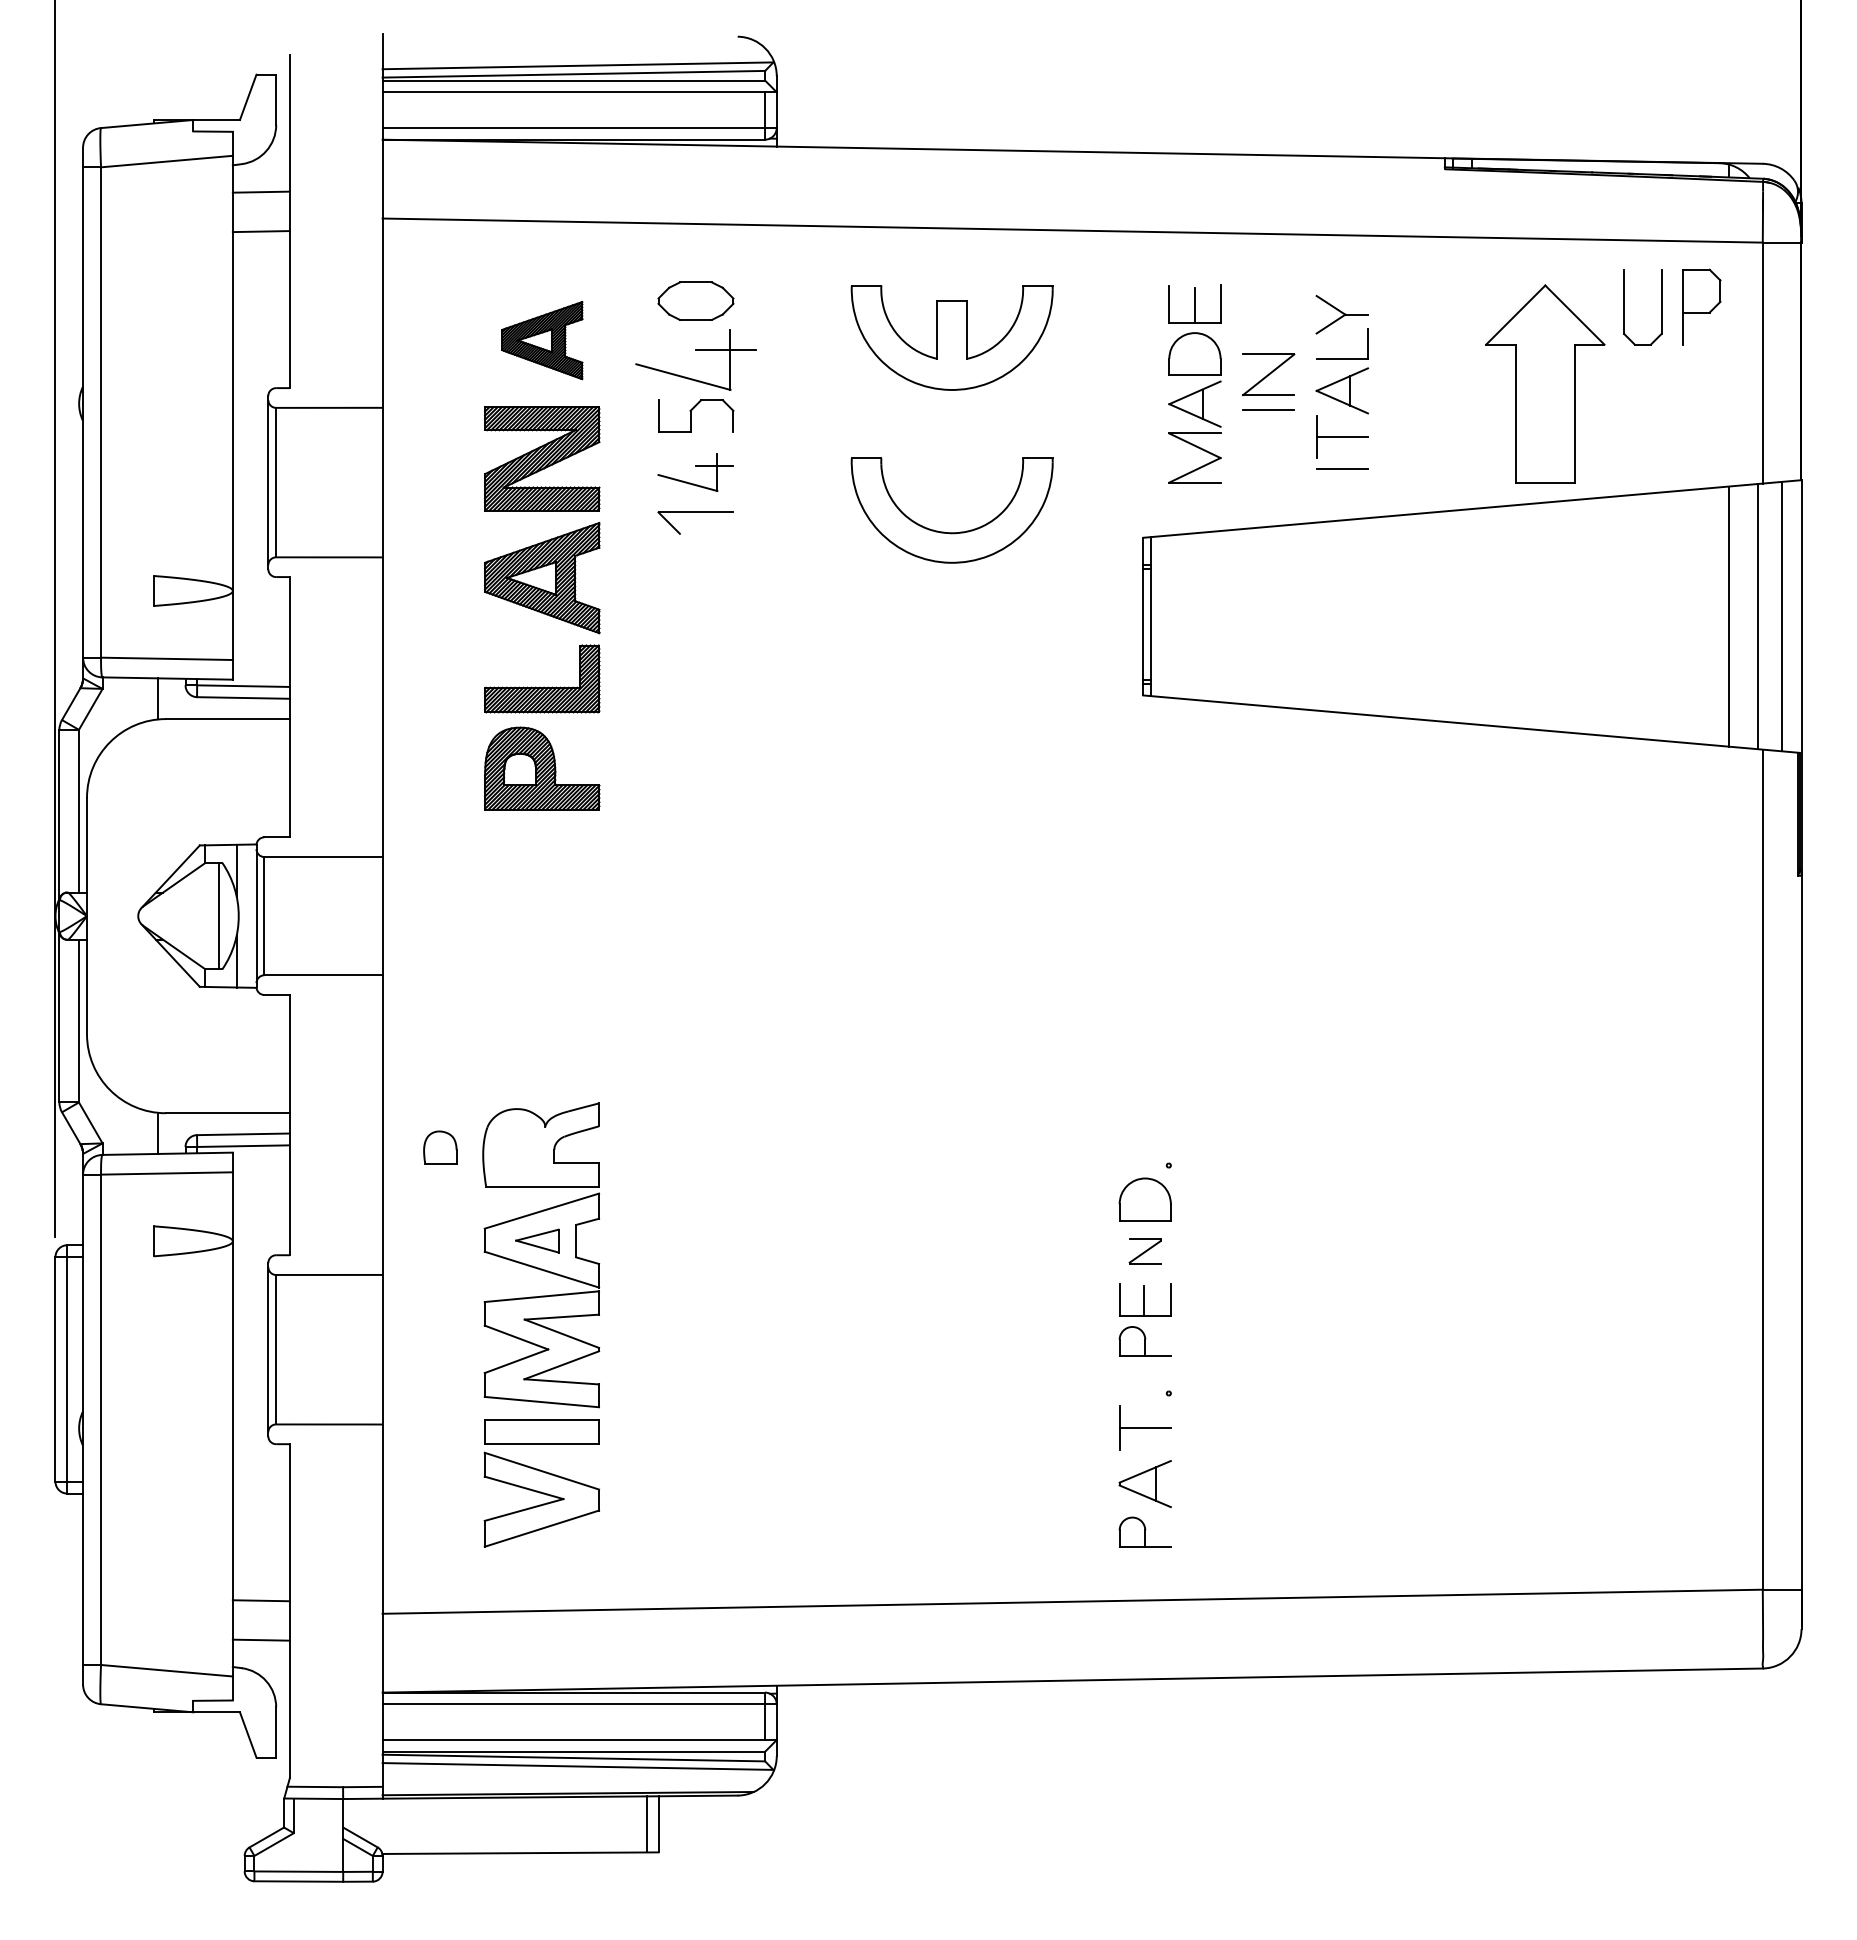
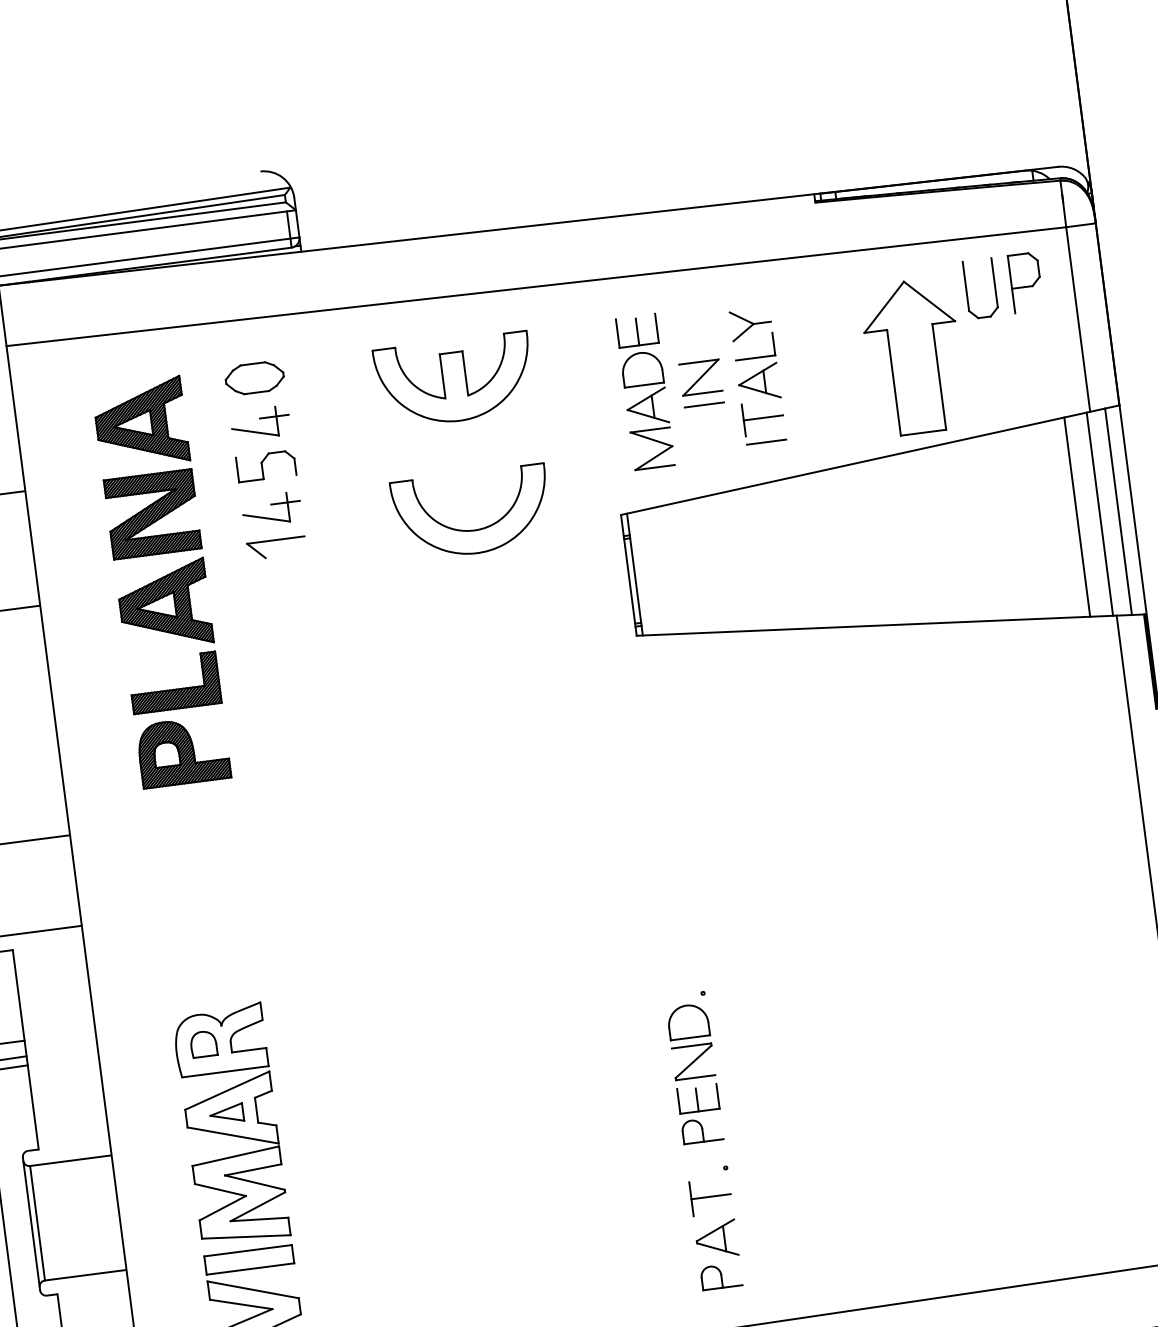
part: (542, 340) -> (141, 423), size x1.43
part: (695, 359) -> (260, 422), size x0.62
part: (440, 1147) -> (203, 1044), moved
part: (1144, 1251) -> (692, 1061), size x1.67

